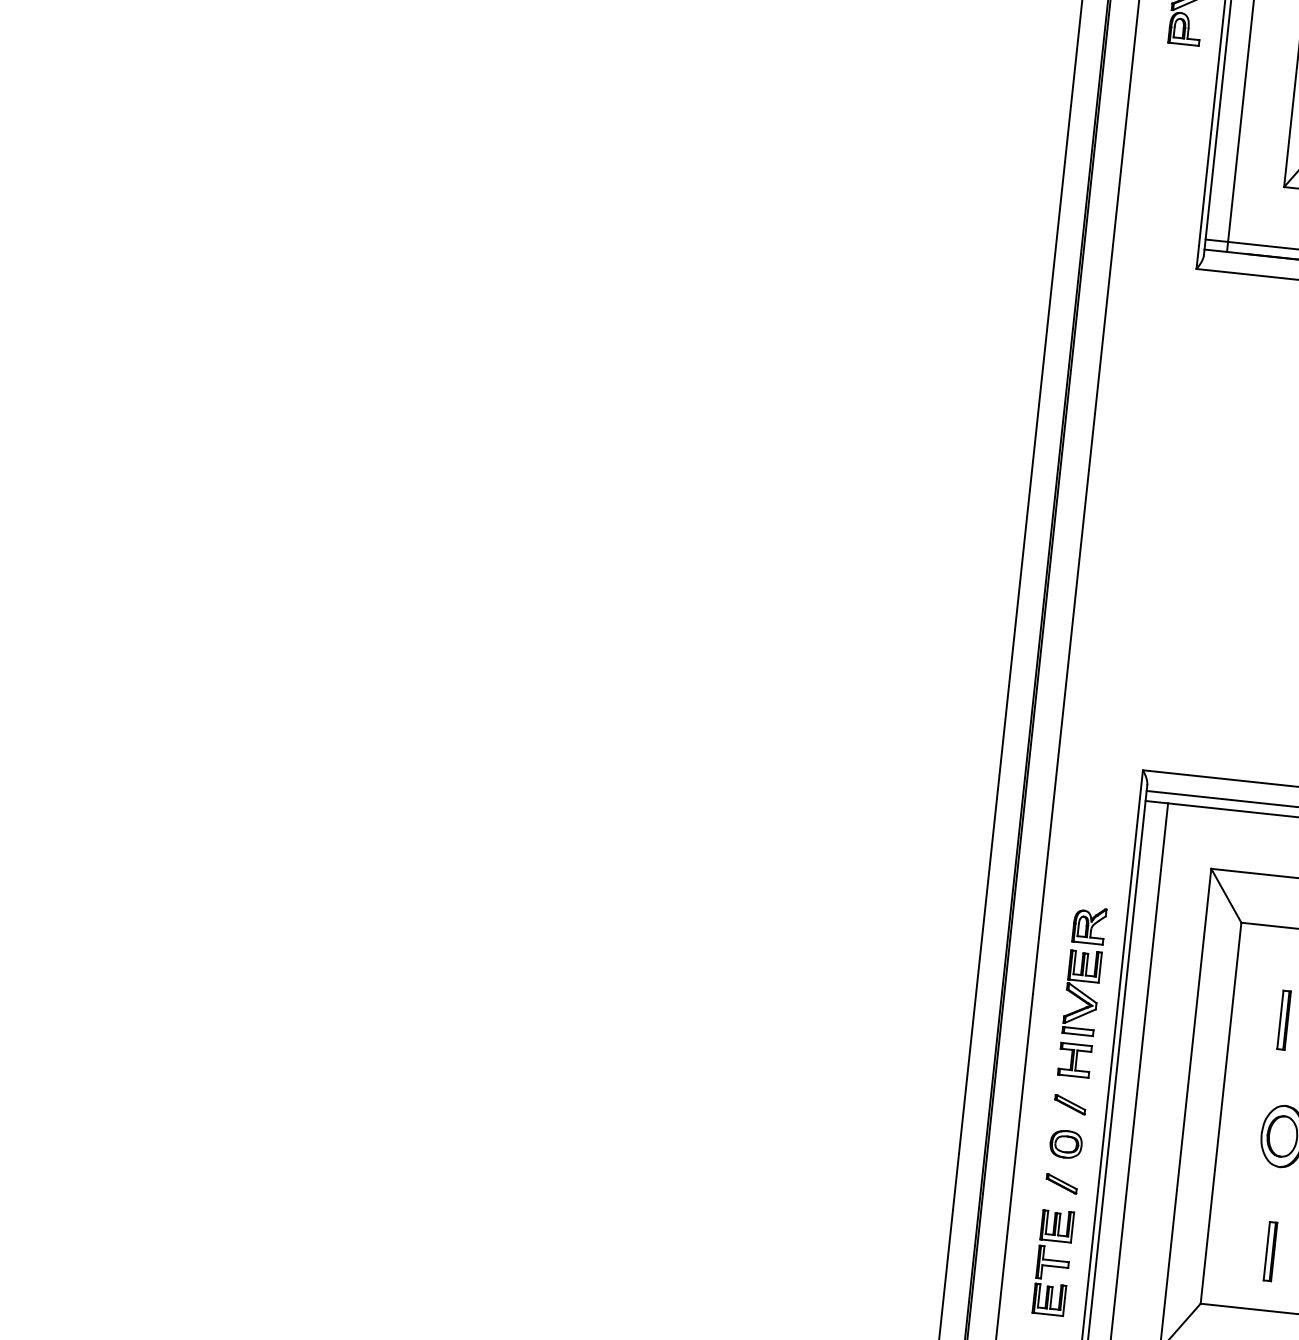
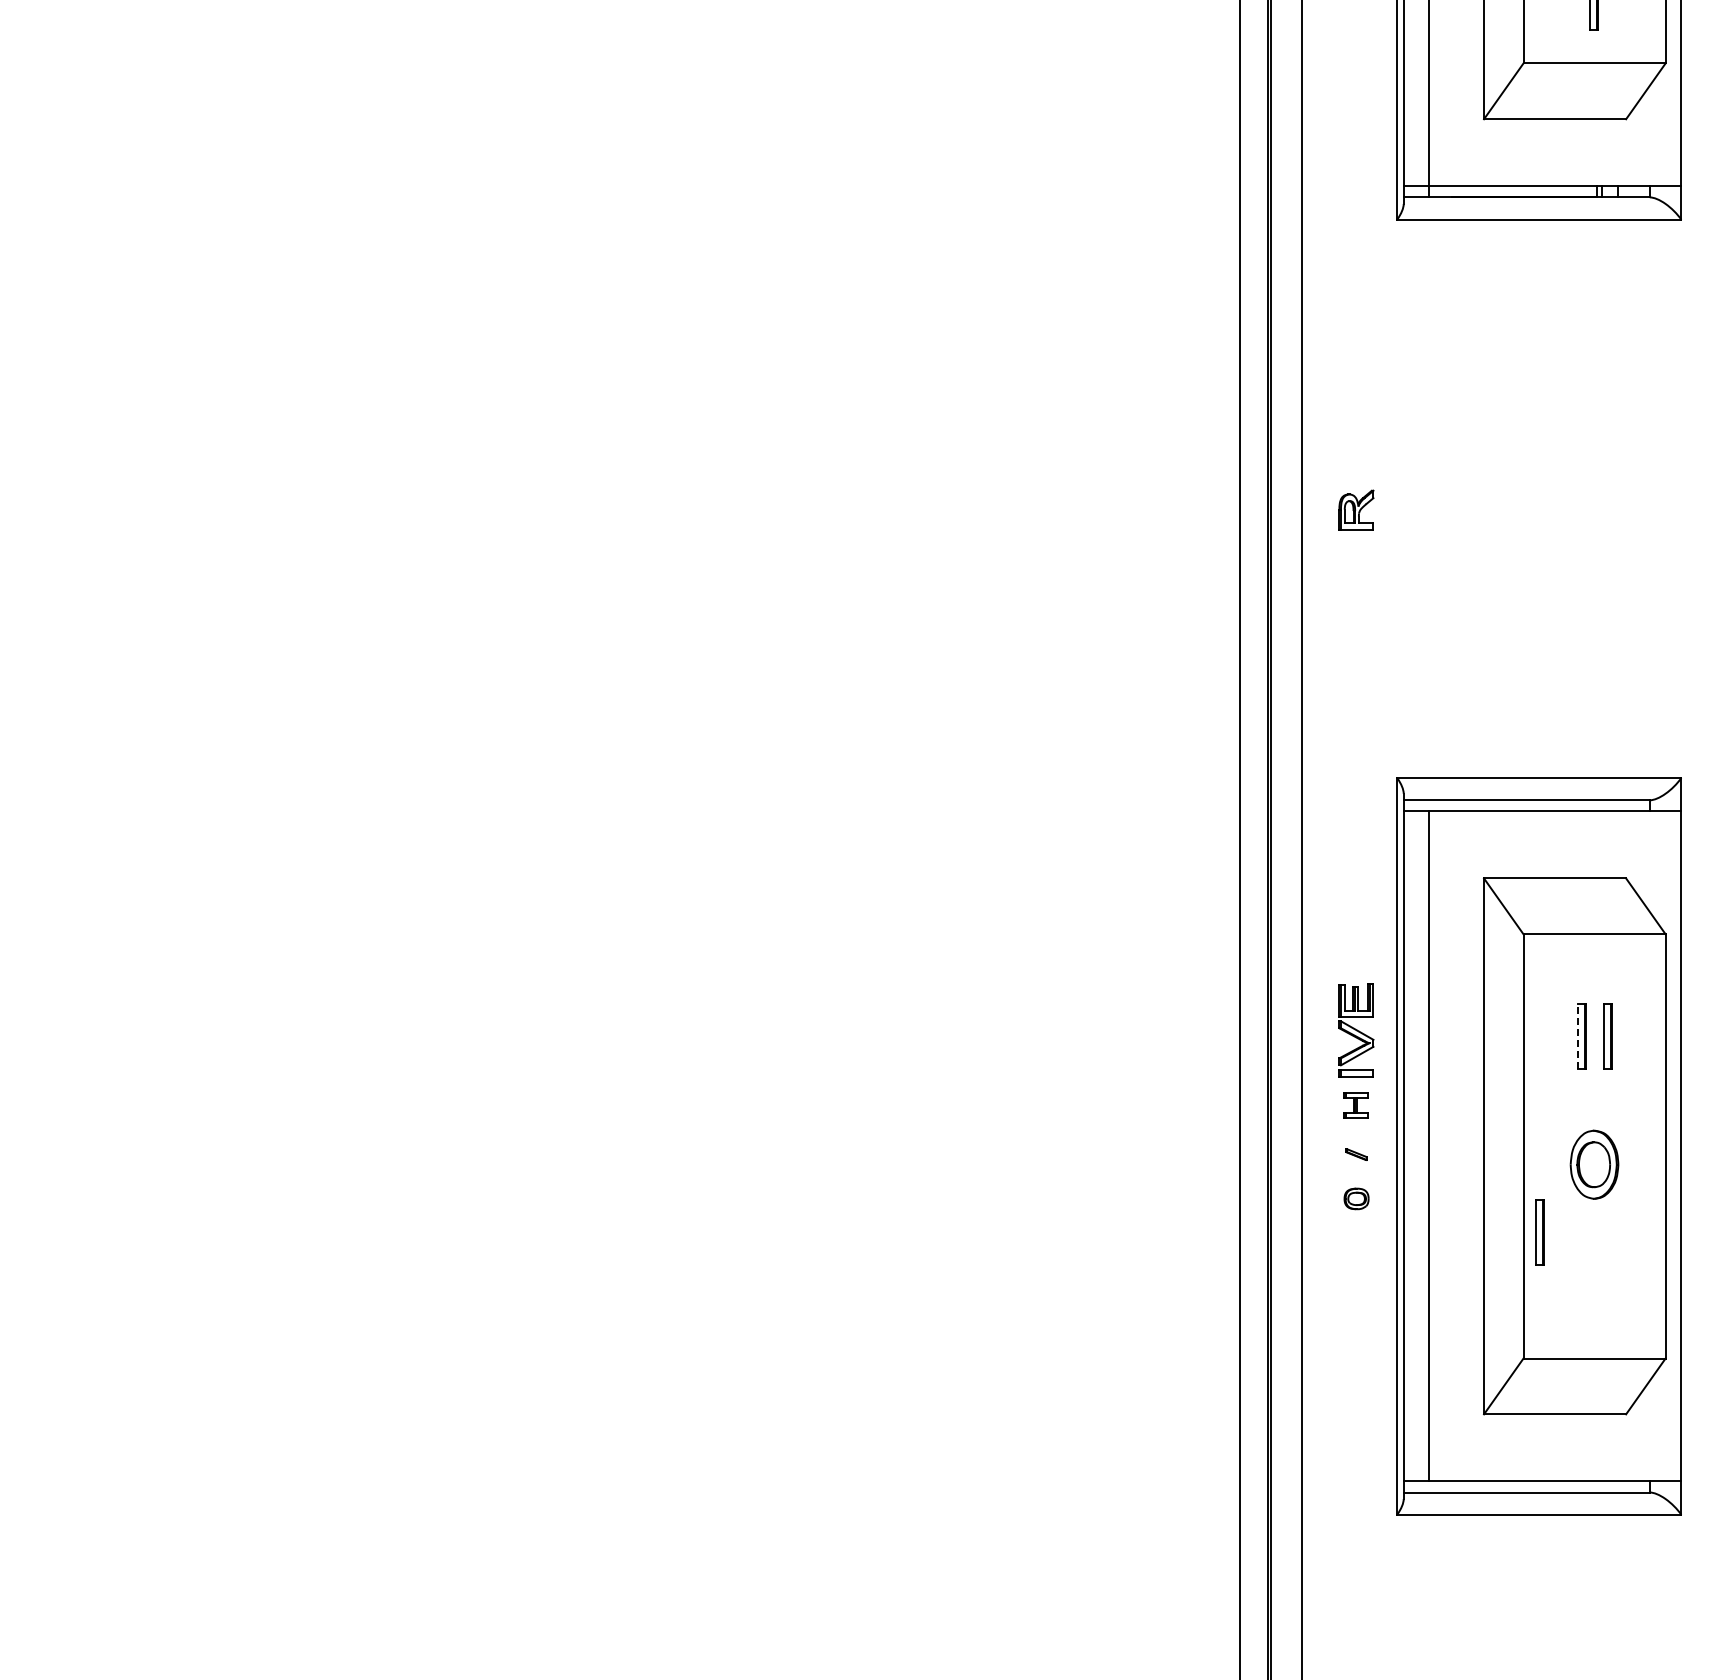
part: (1089, 924) -> (1356, 509), moved
line: (1280, 1019) -> (1577, 1036), solid -> dashed
part: (1074, 1060) -> (1355, 1105), size x0.7
part: (1070, 1104) -> (1356, 1154), size x0.6
part: (1066, 1143) -> (1356, 1198), size x0.7
part: (1061, 1183) -> (1356, 1242), removed
part: (1269, 1251) -> (1539, 1232), moved
part: (1052, 1262) -> (1355, 1330), removed

